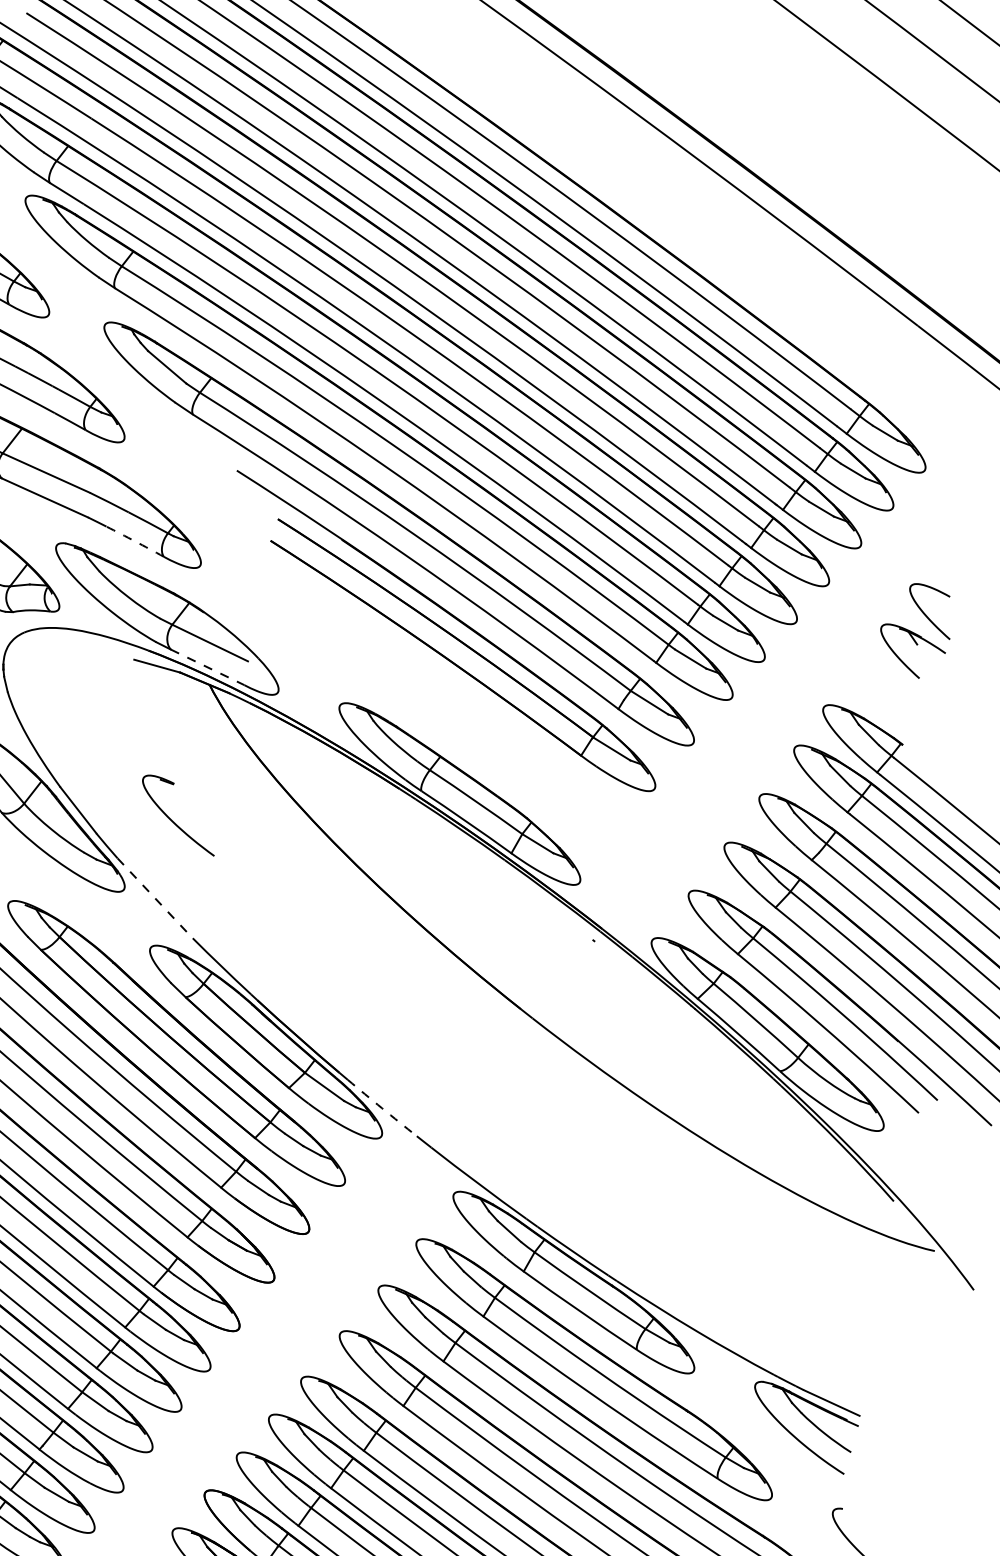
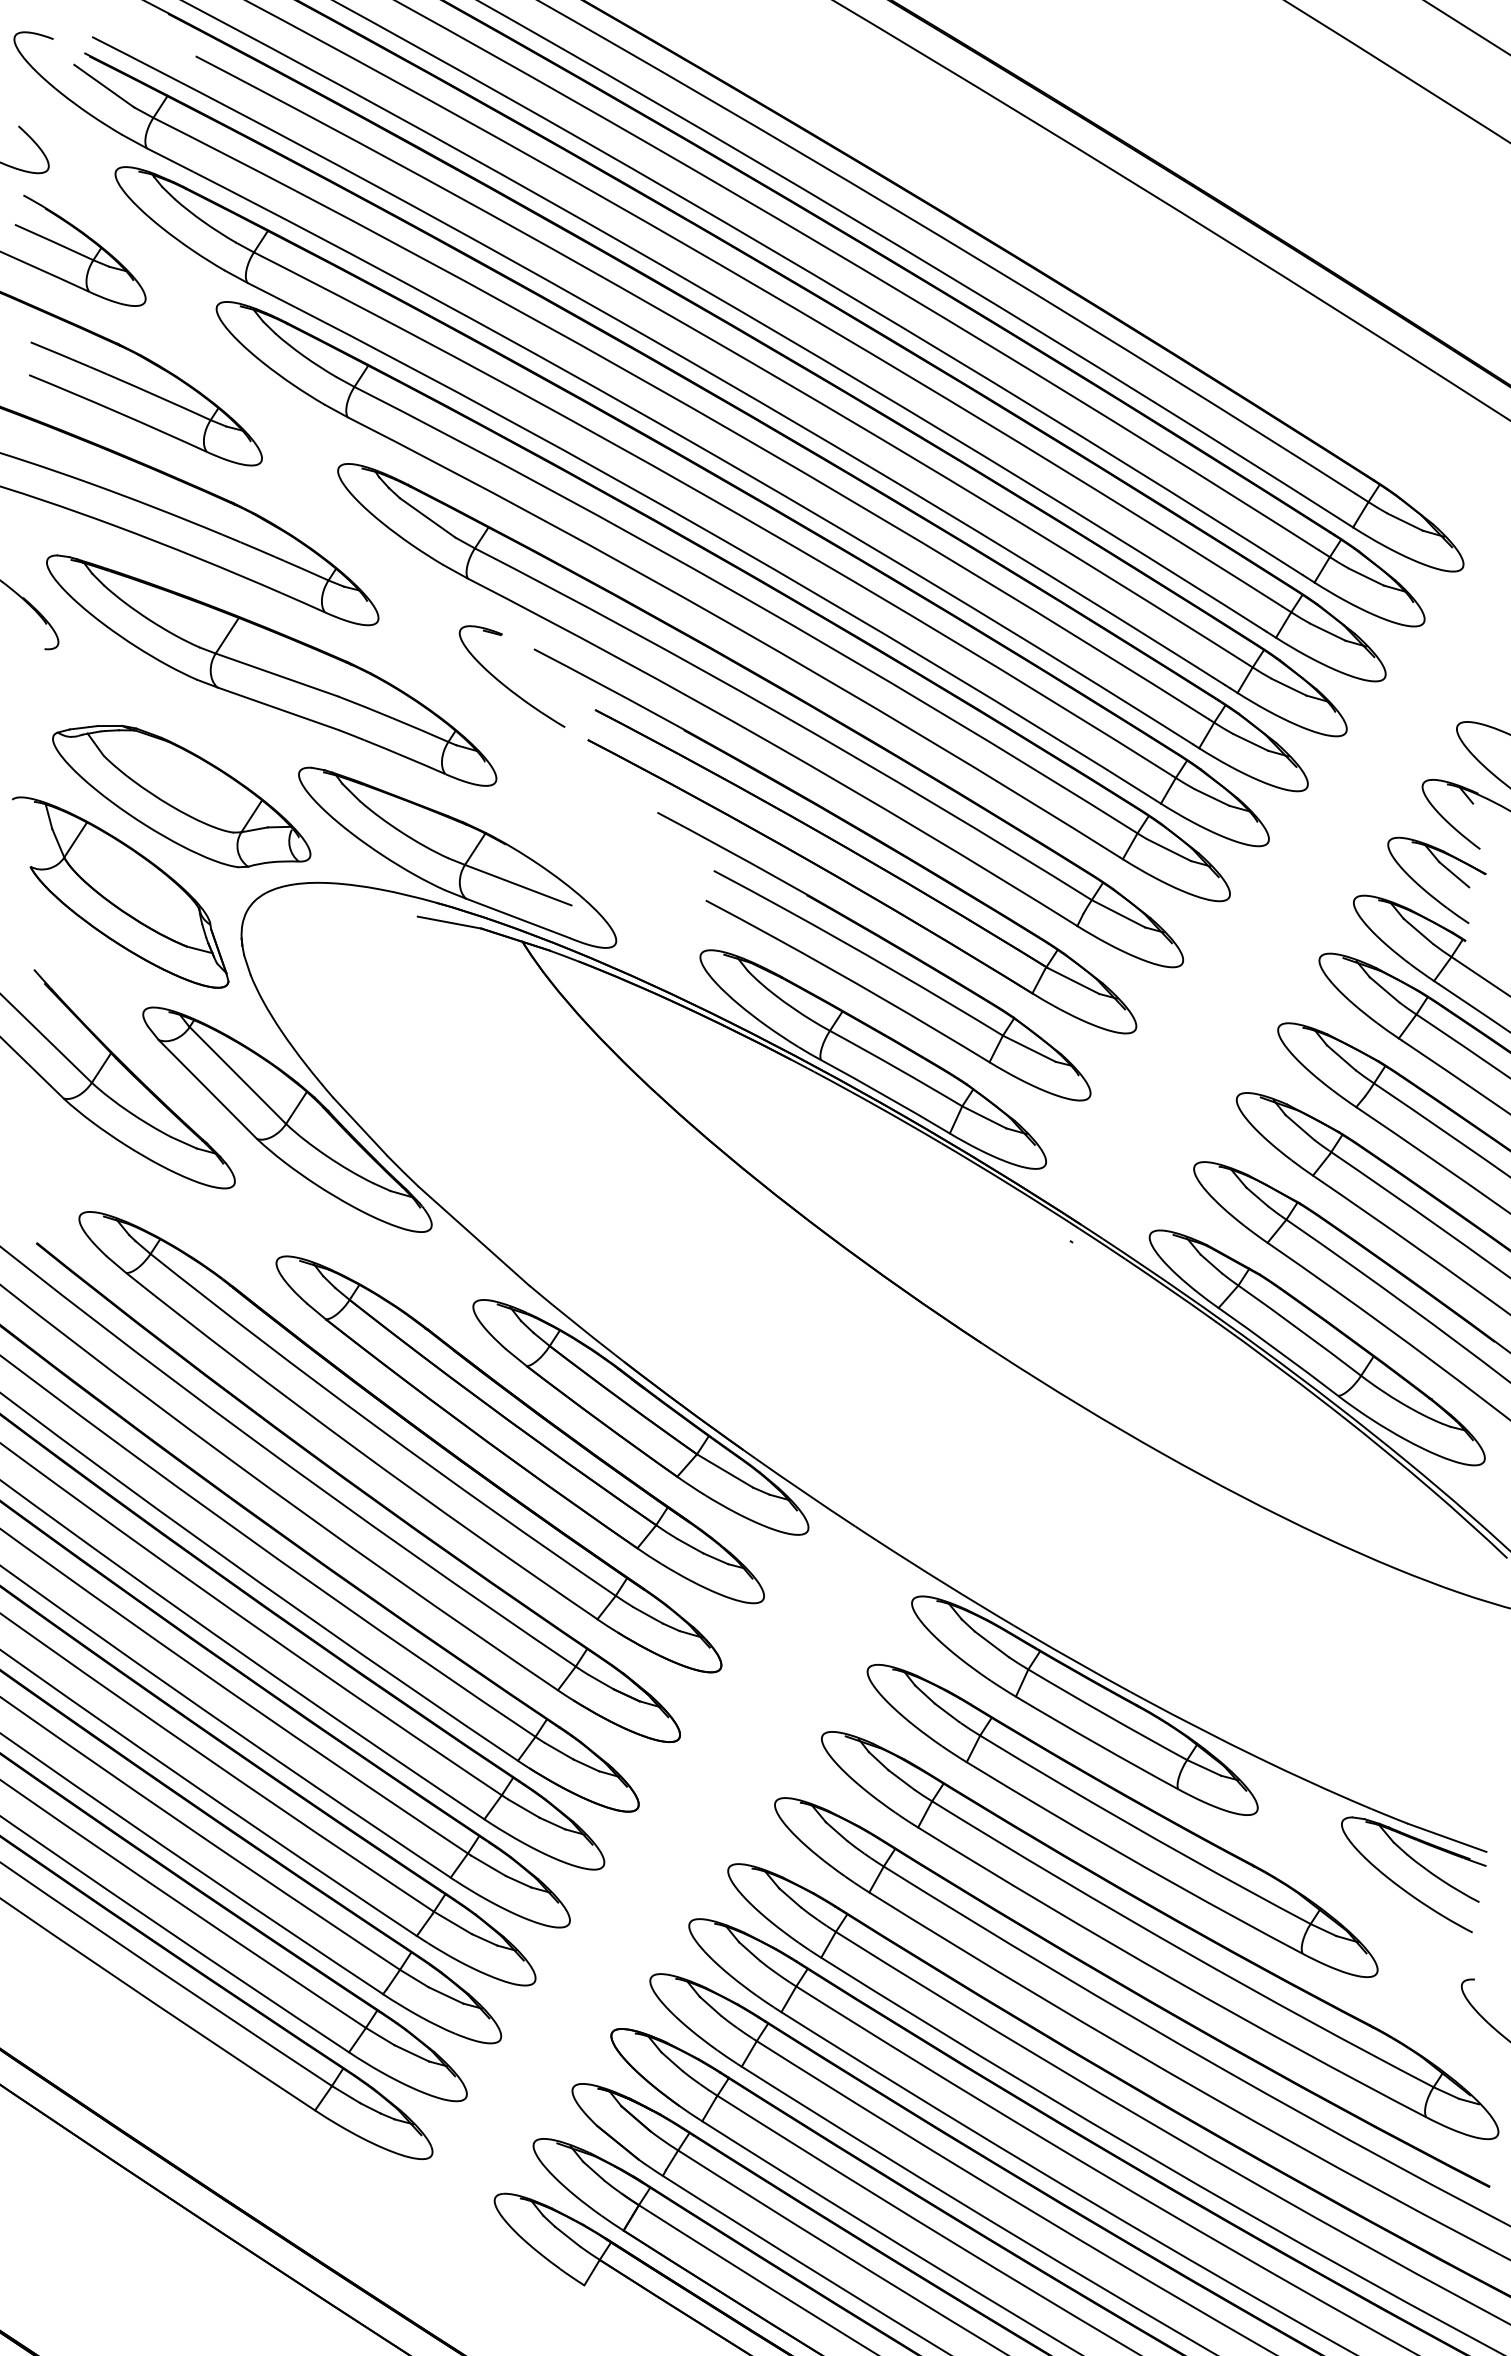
arc: (135, 541) -> (405, 756), dashed -> solid
line: (208, 667) -> (518, 918), dashed -> solid
part: (877, 705) -> (1426, 890), added
part: (467, 718) -> (874, 956), added
part: (173, 821) -> (506, 685), moved
line: (155, 898) -> (474, 1236), dashed -> solid
arc: (382, 1108) -> (805, 1493), dashed -> solid

